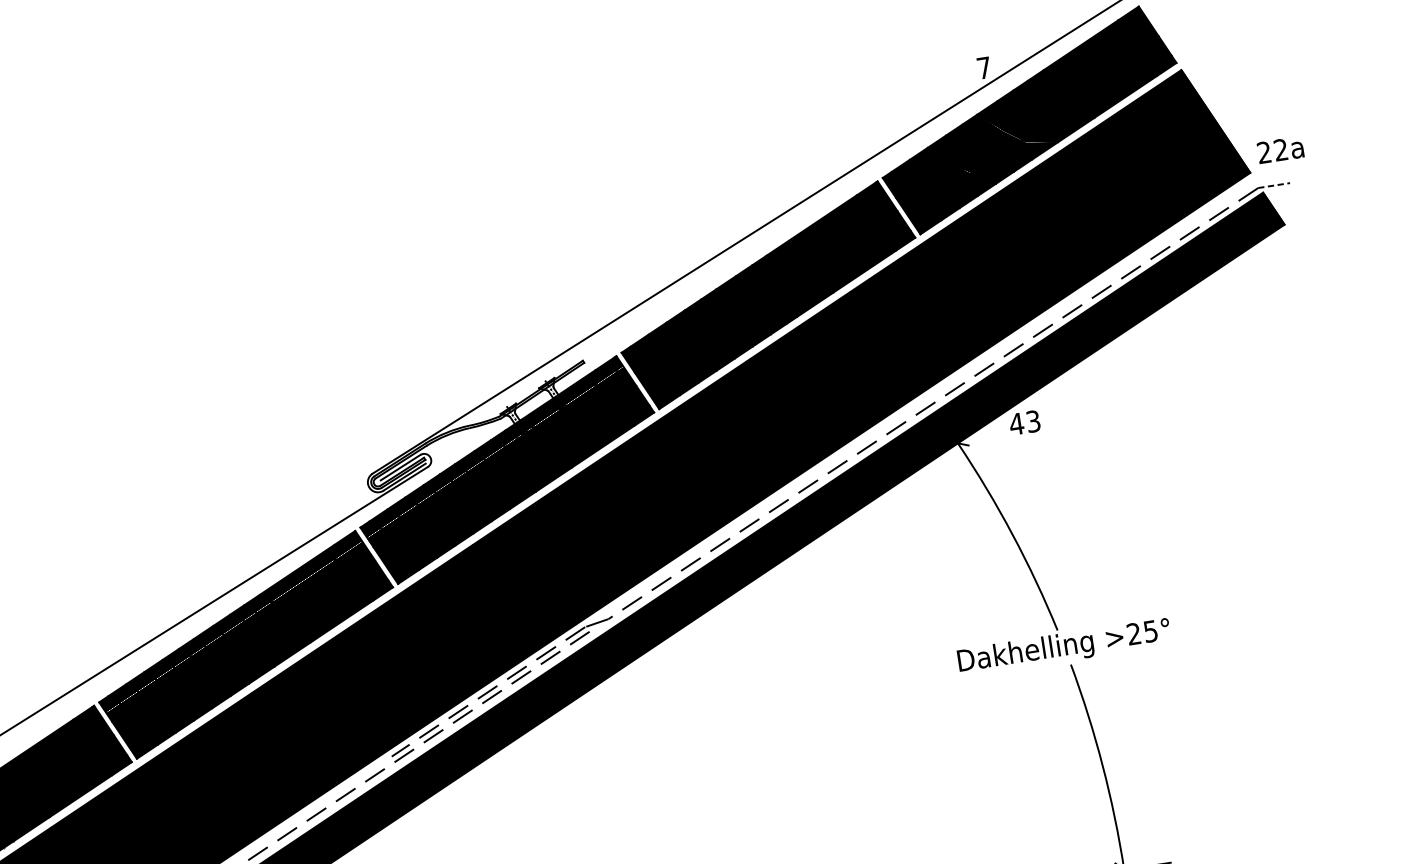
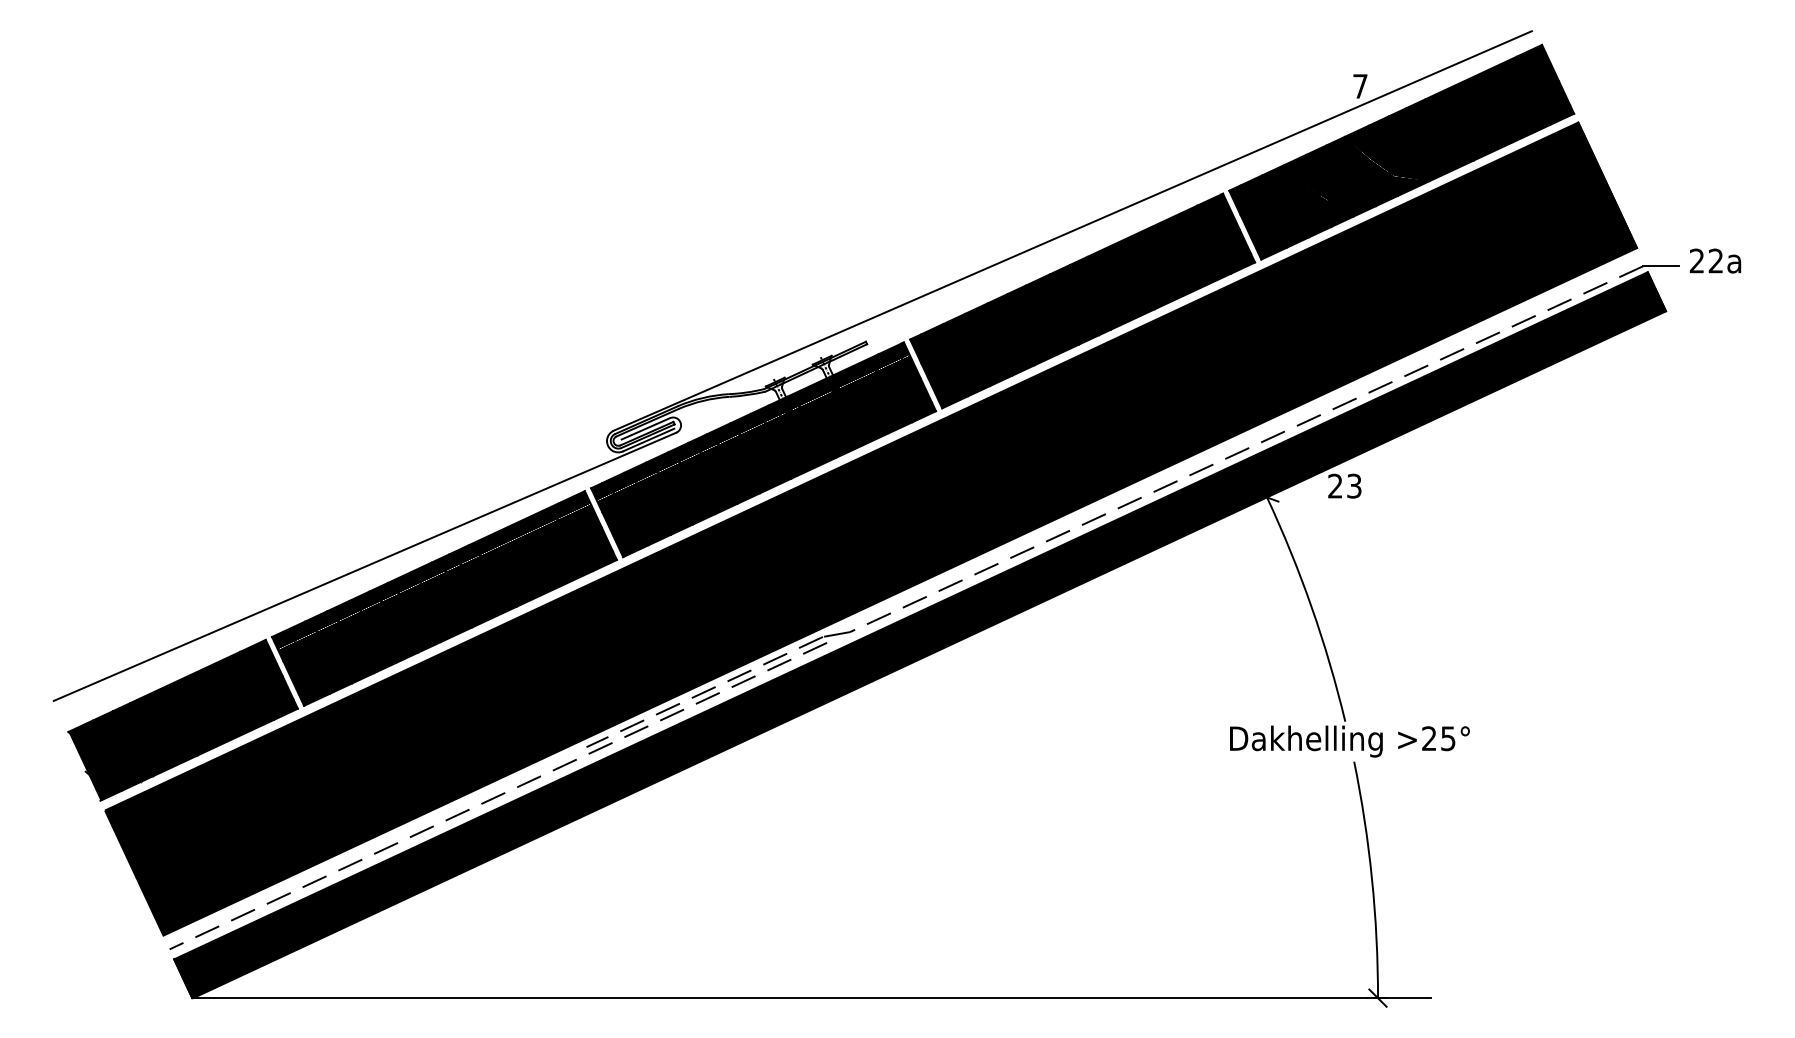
text: (1280, 149) -> (1715, 260), moved
line: (1274, 185) -> (1661, 266), dashed -> solid
text: (1016, 423) -> (1335, 485), 43 -> 23

